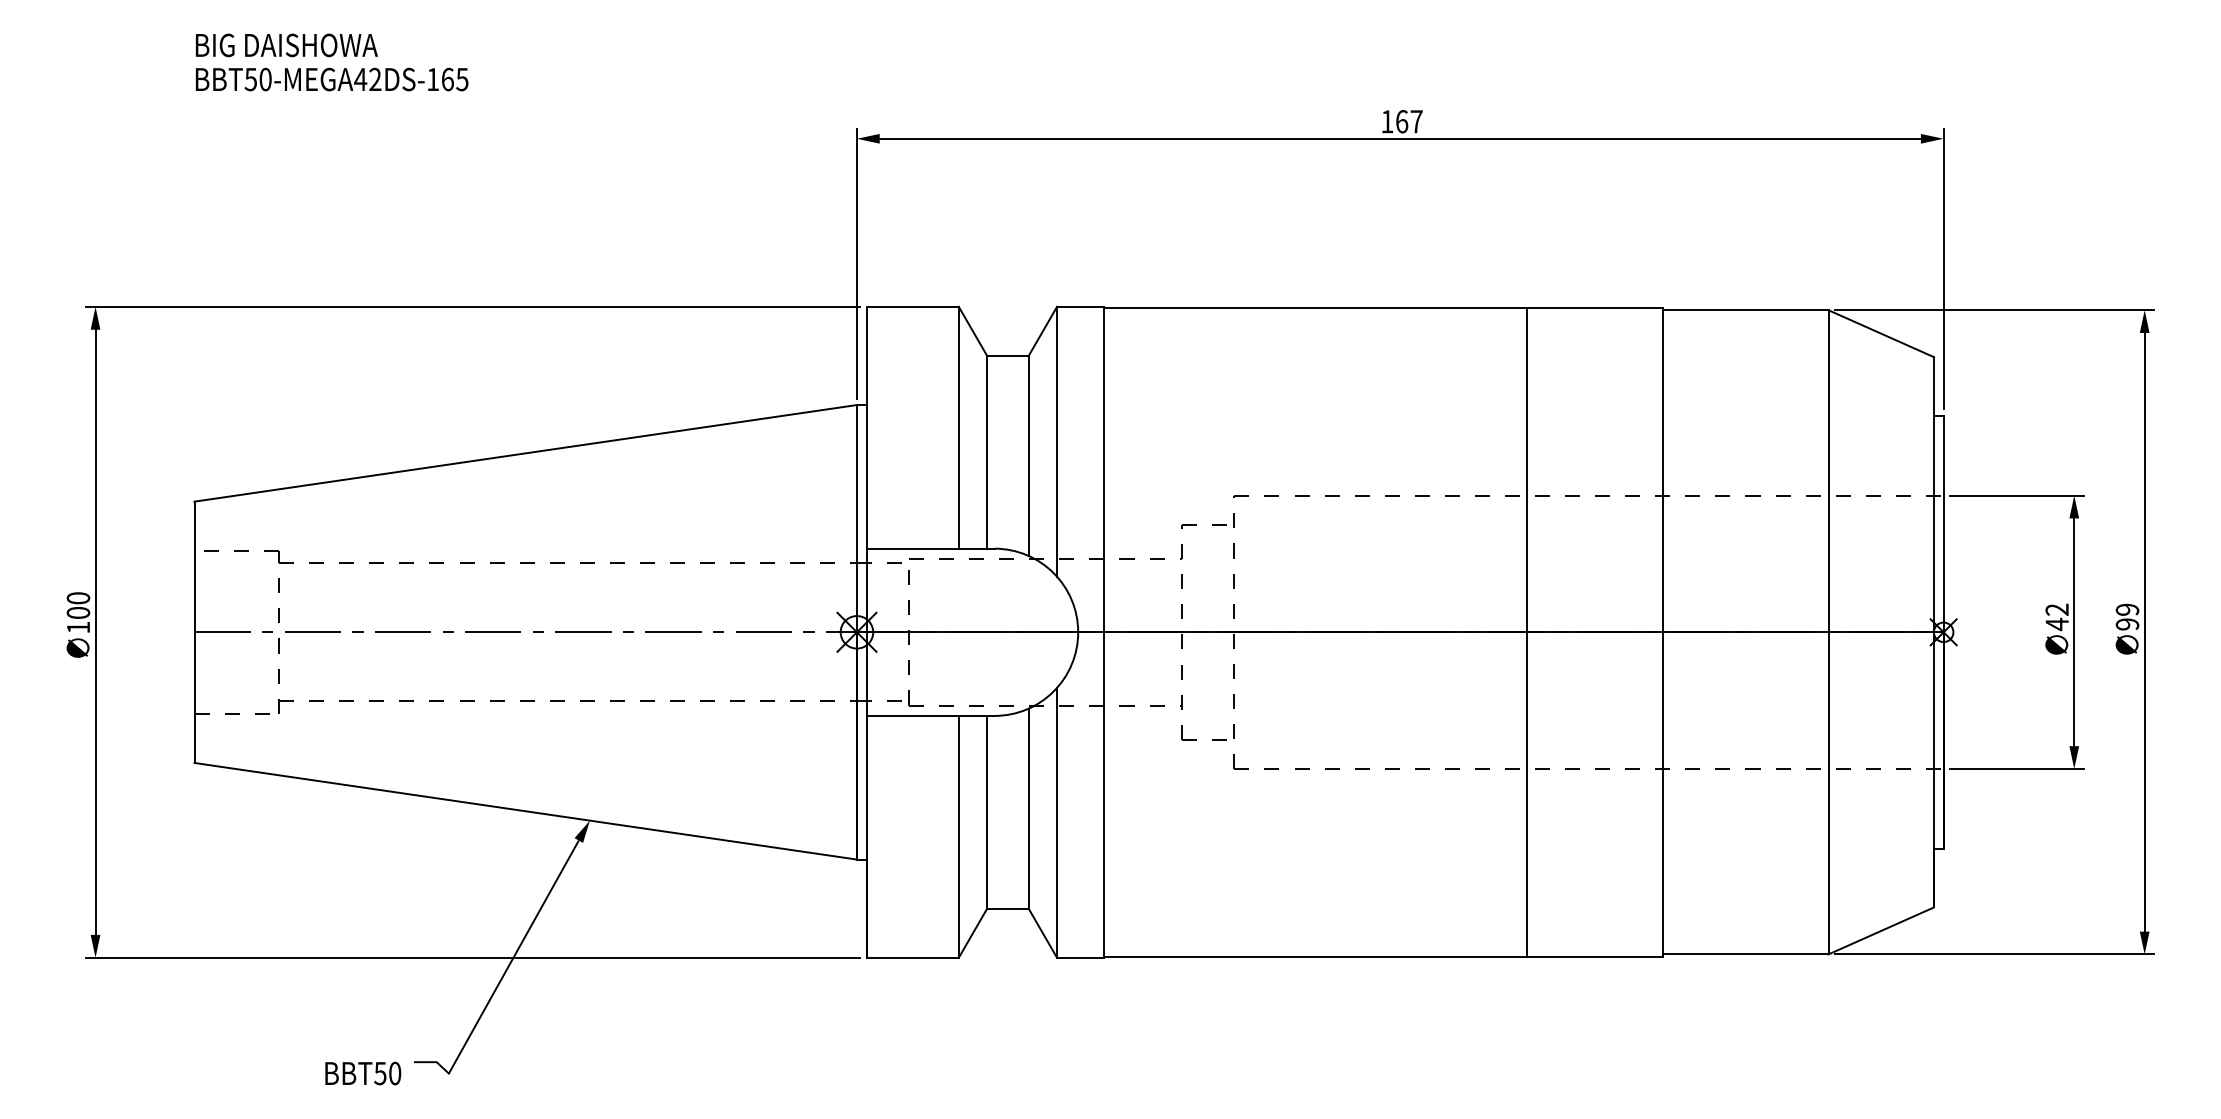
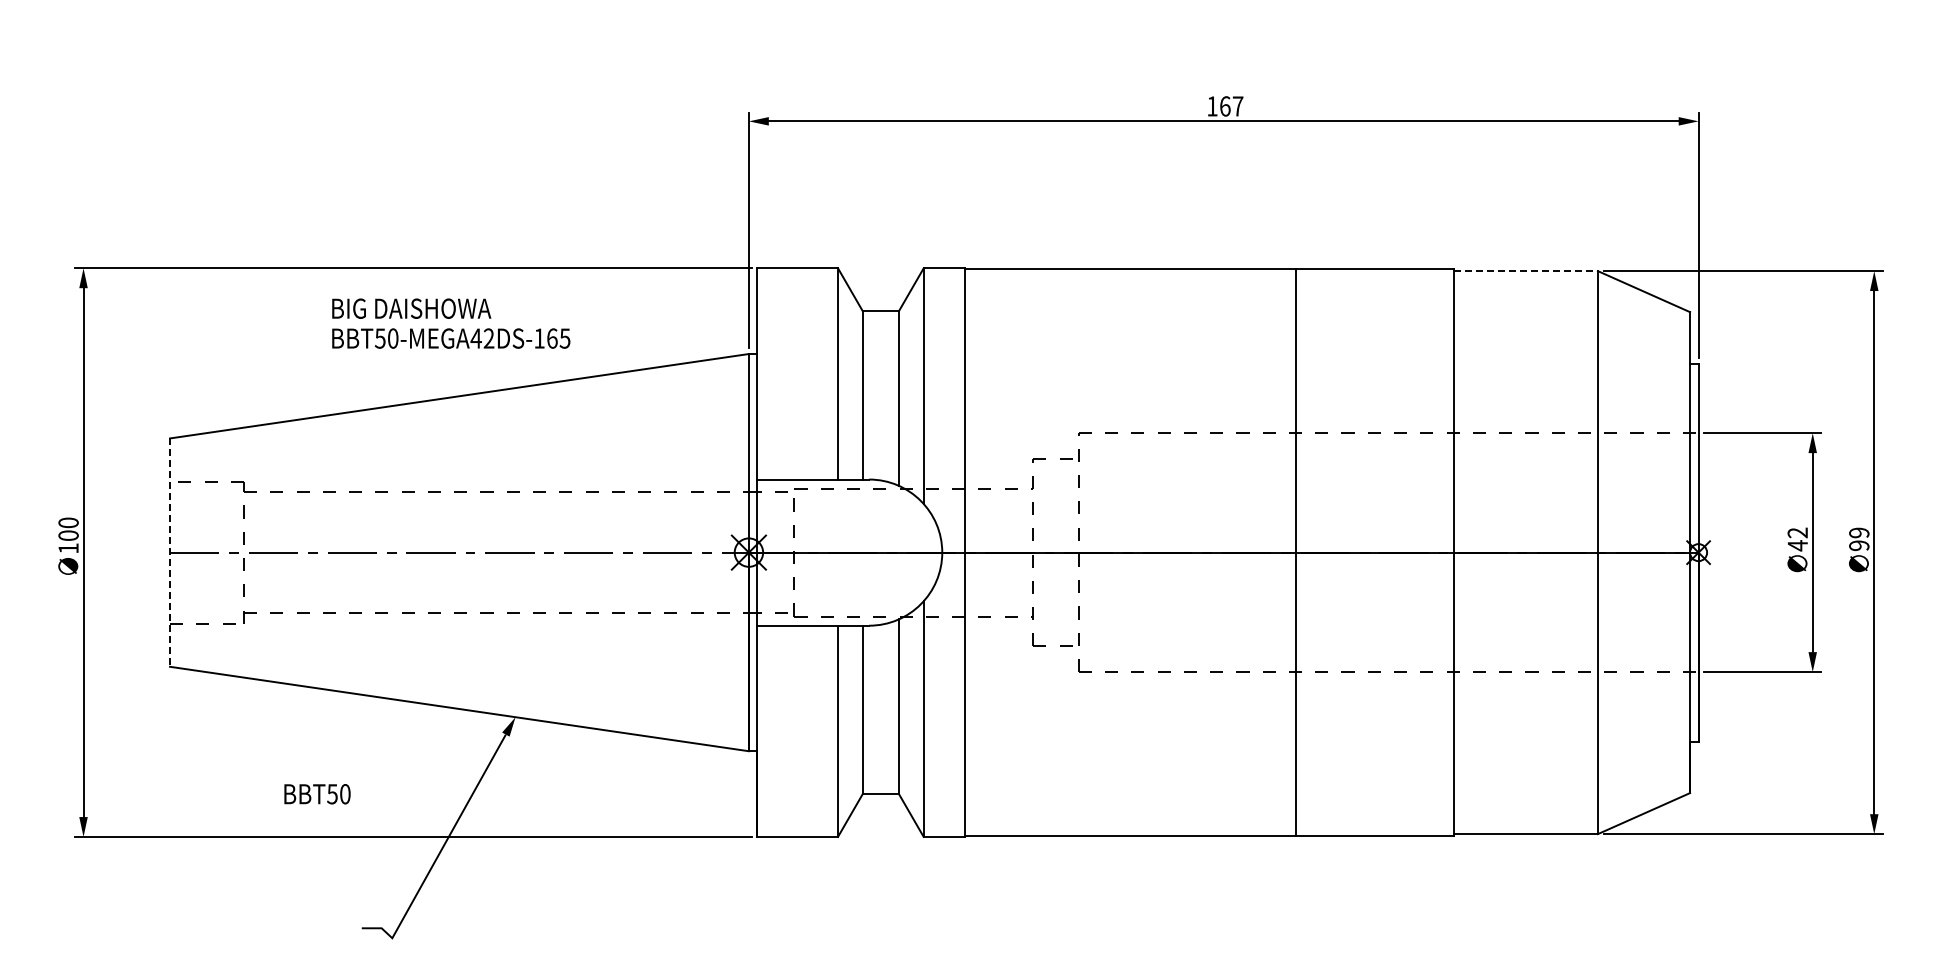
text: (332, 62) -> (451, 323), moved
line: (1746, 310) -> (1526, 271), solid -> dashed
line: (1527, 632) -> (1295, 552), moved
line: (195, 633) -> (170, 553), solid -> dashed
text: (363, 1073) -> (317, 794), moved

